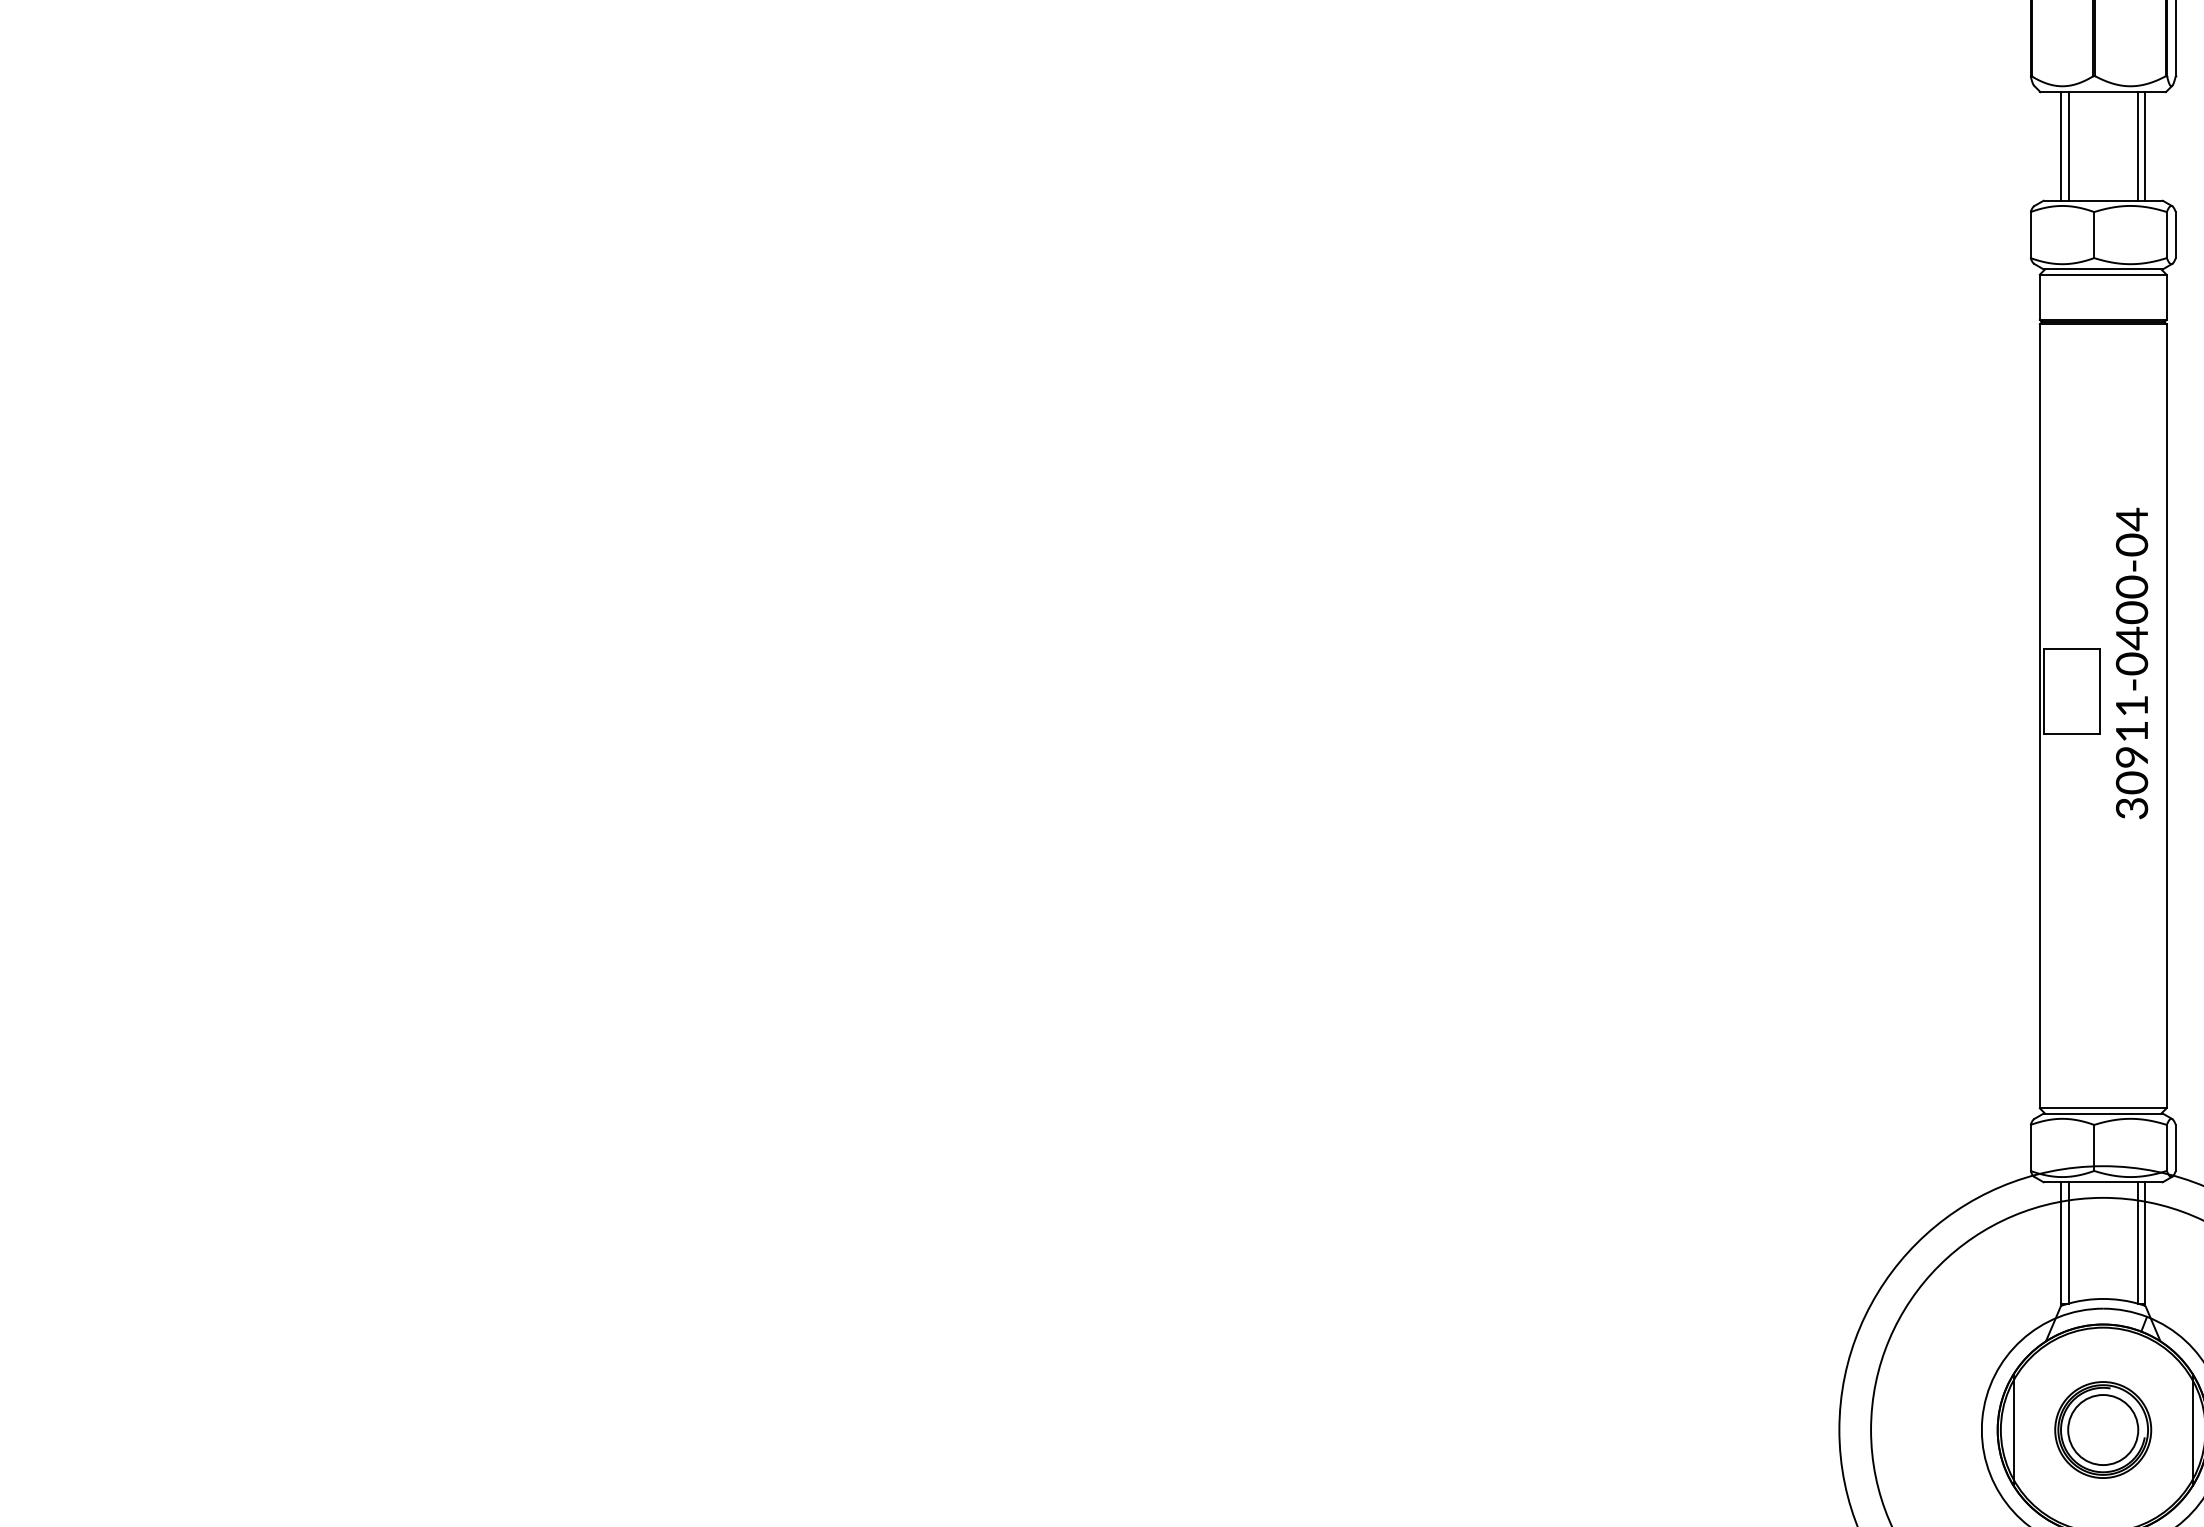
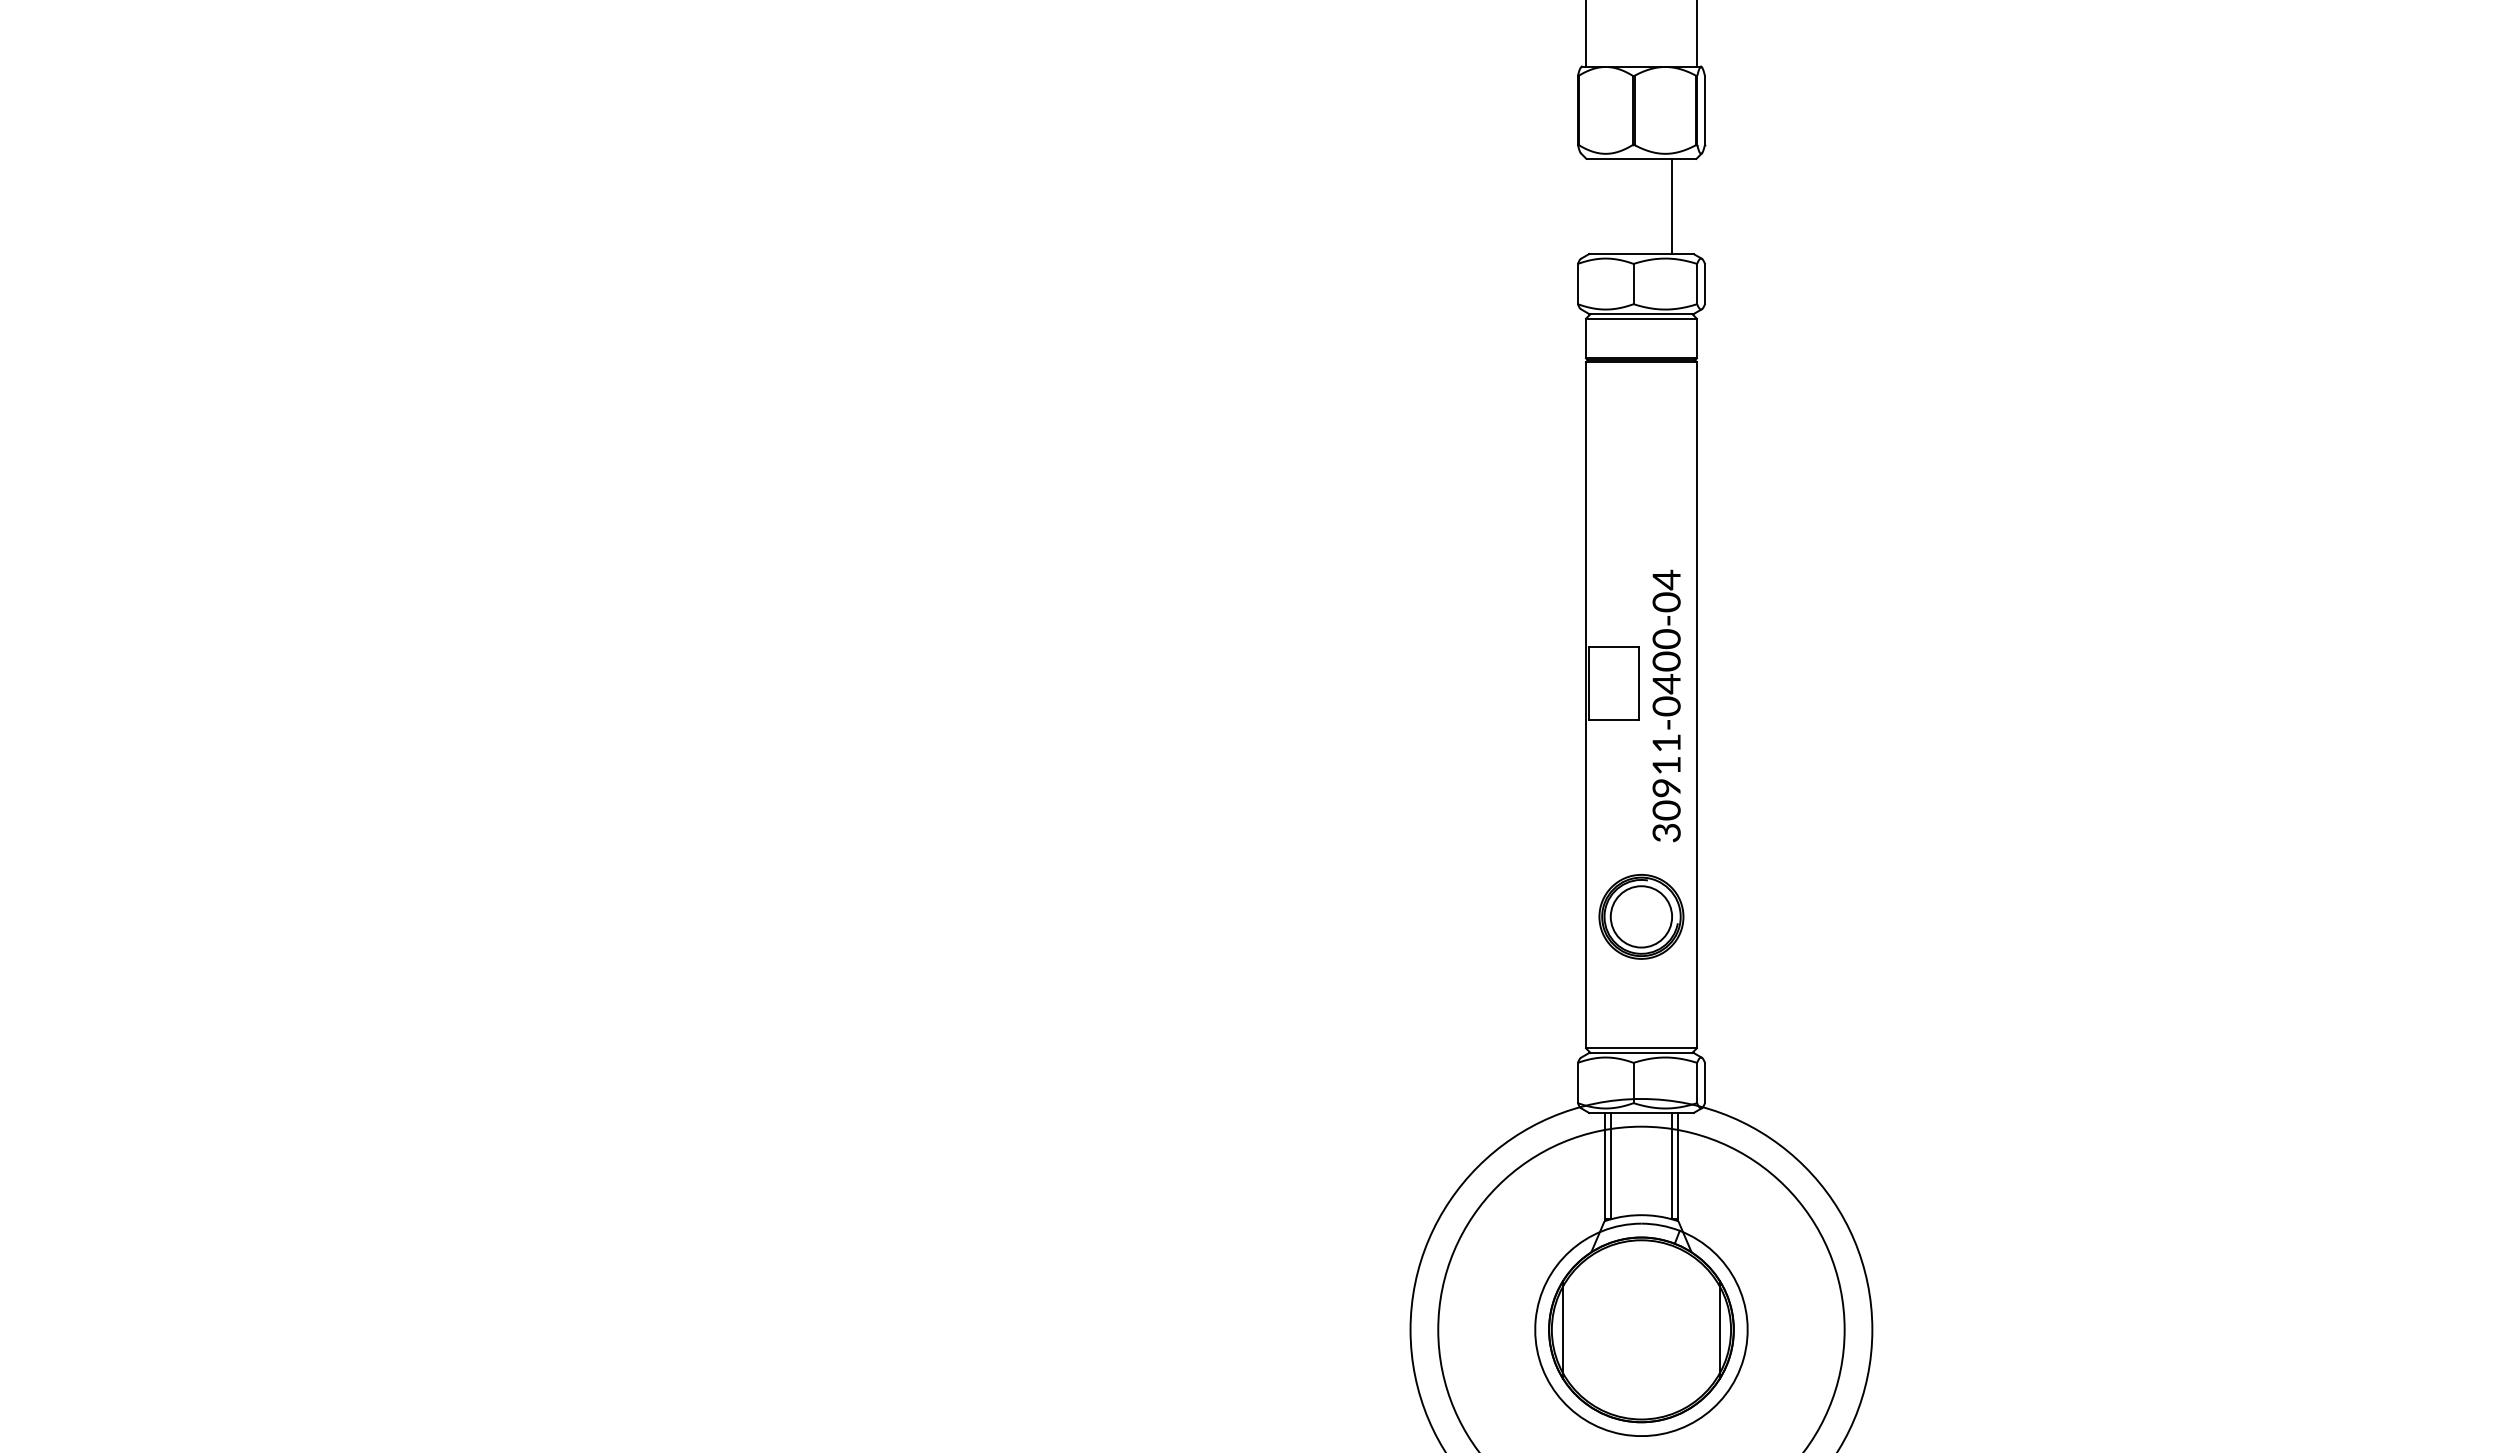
line: (2060, 146) -> (1604, 206), removed
line: (2068, 146) -> (1611, 206), removed
line: (2145, 146) -> (1678, 206), removed
text: (2131, 662) -> (1666, 705), moved
part: (2103, 1429) -> (1641, 916), moved

